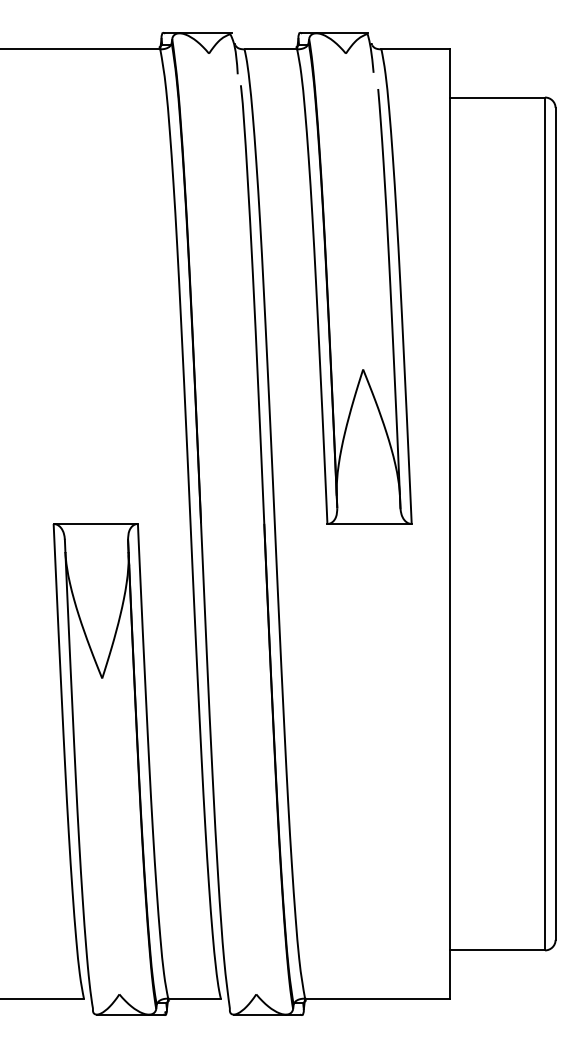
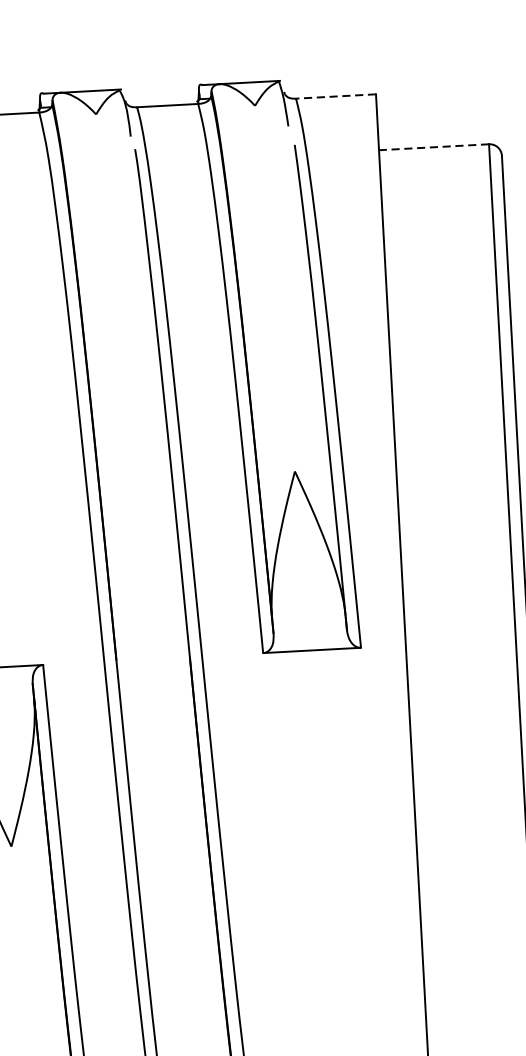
line: (415, 49) -> (335, 96), solid -> dashed
line: (497, 97) -> (433, 147), solid -> dashed

